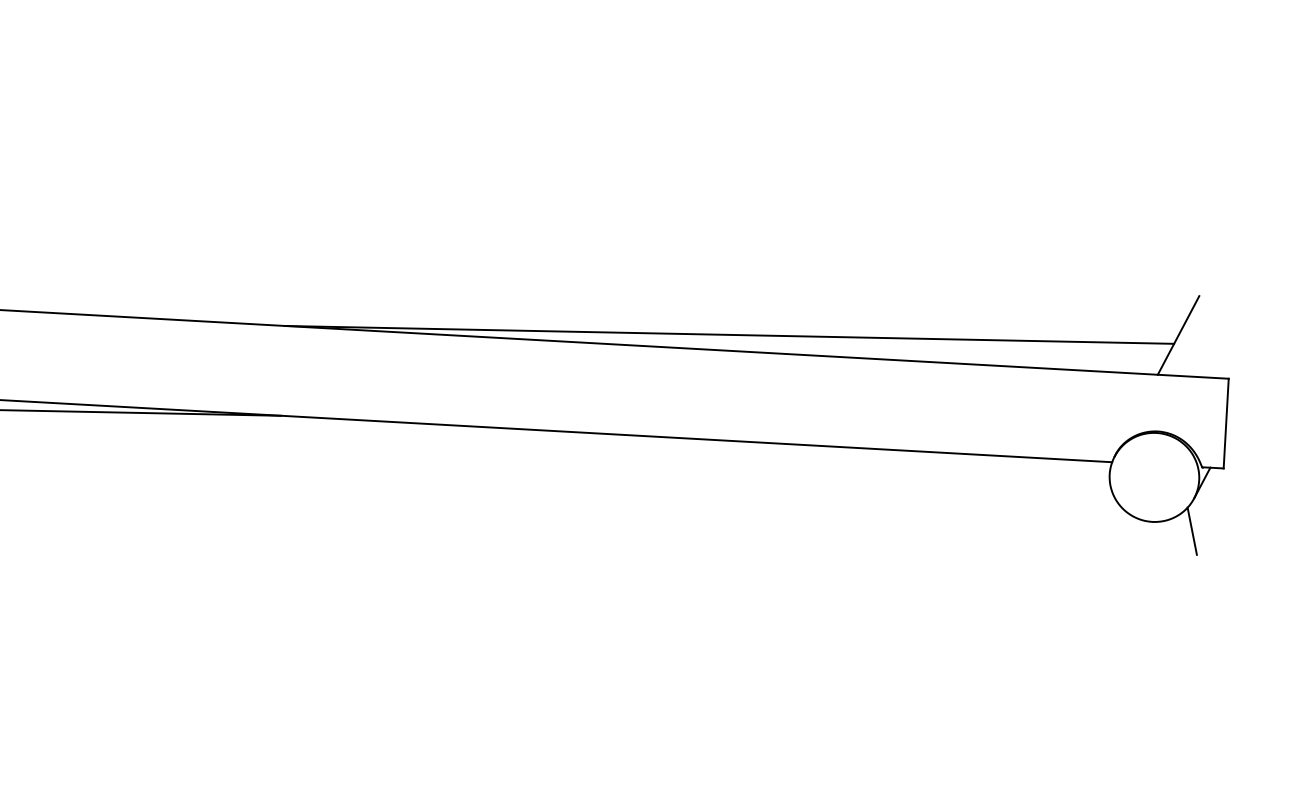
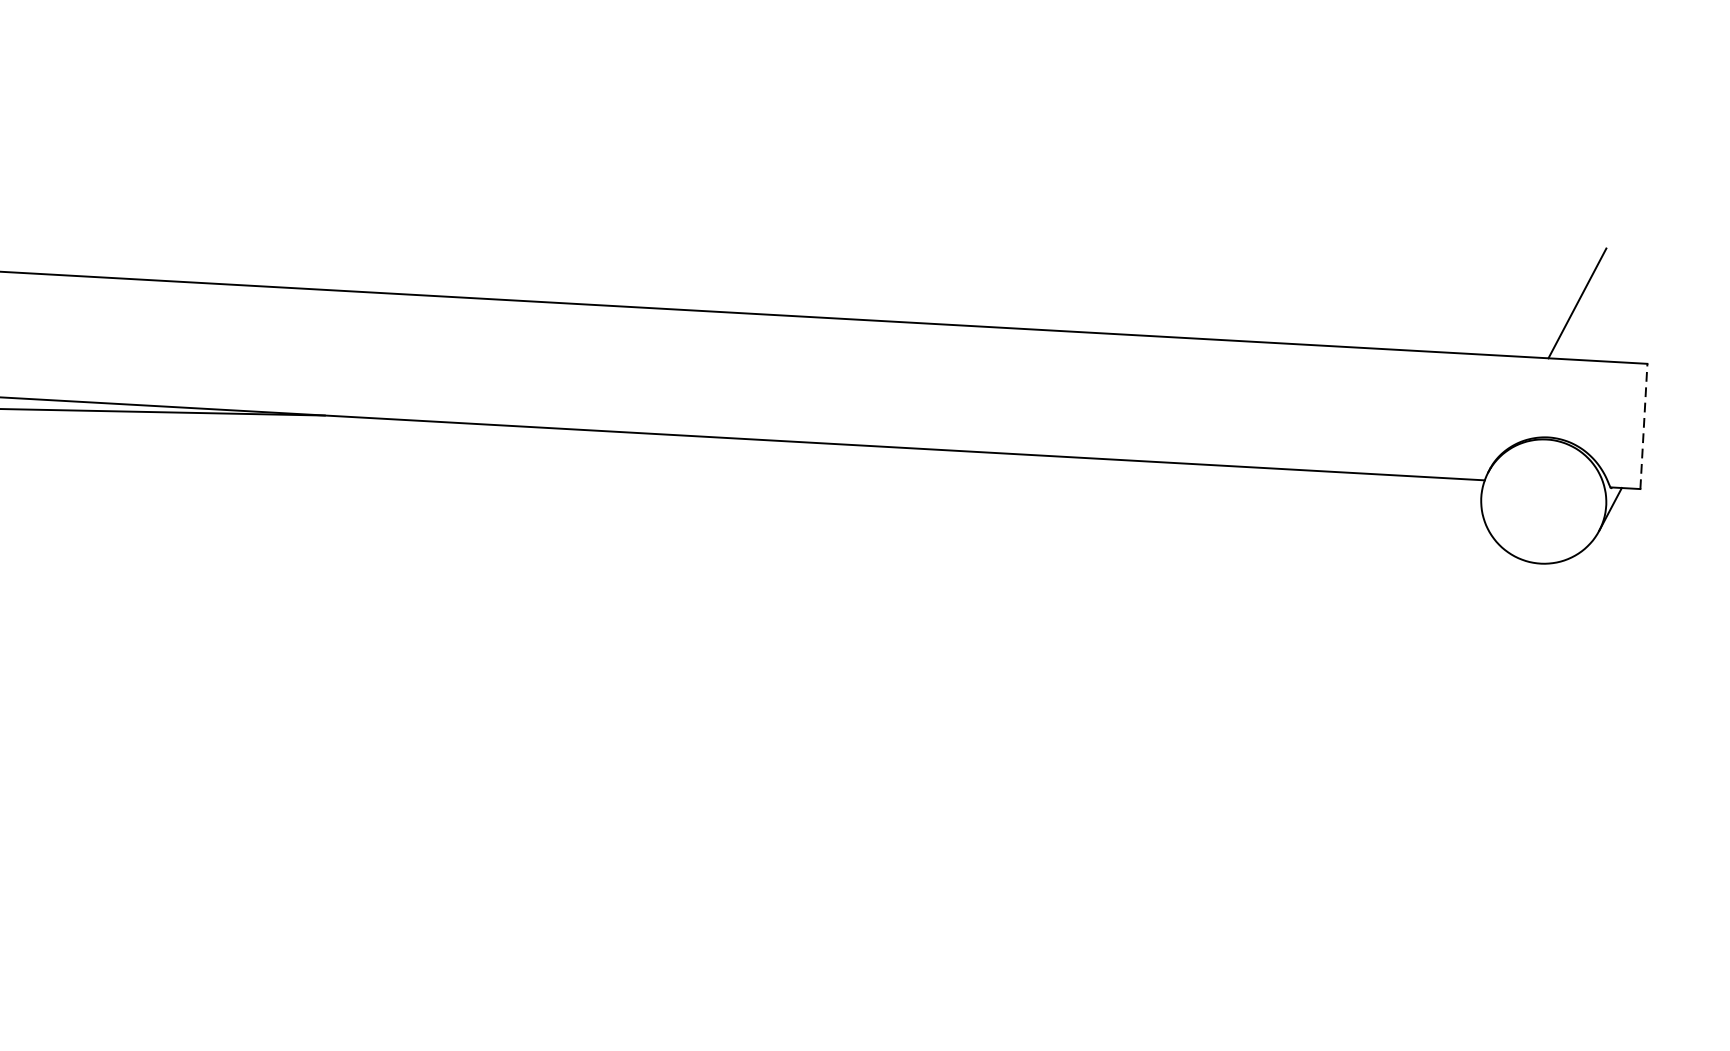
line: (729, 334) -> (950, 302), removed
line: (1226, 423) -> (1644, 426), solid -> dashed
line: (1191, 530) -> (1595, 575), removed

